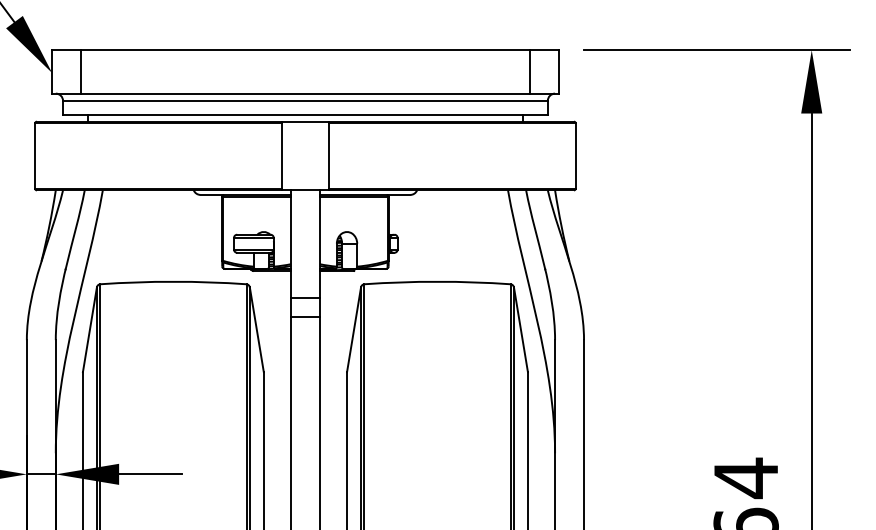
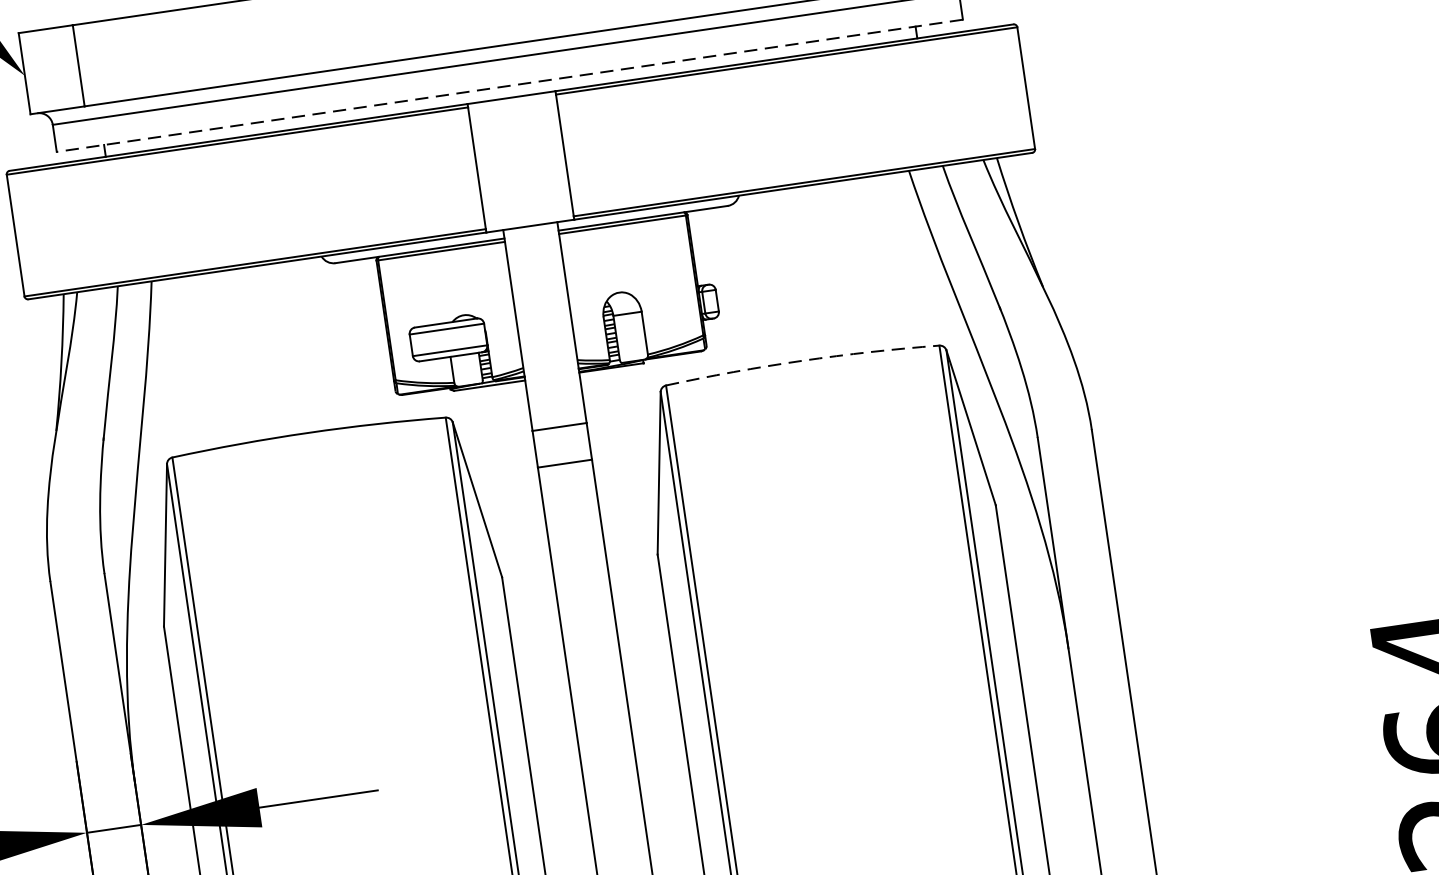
line: (304, 115) -> (508, 86), solid -> dashed
arc: (437, 281) -> (801, 360), solid -> dashed

